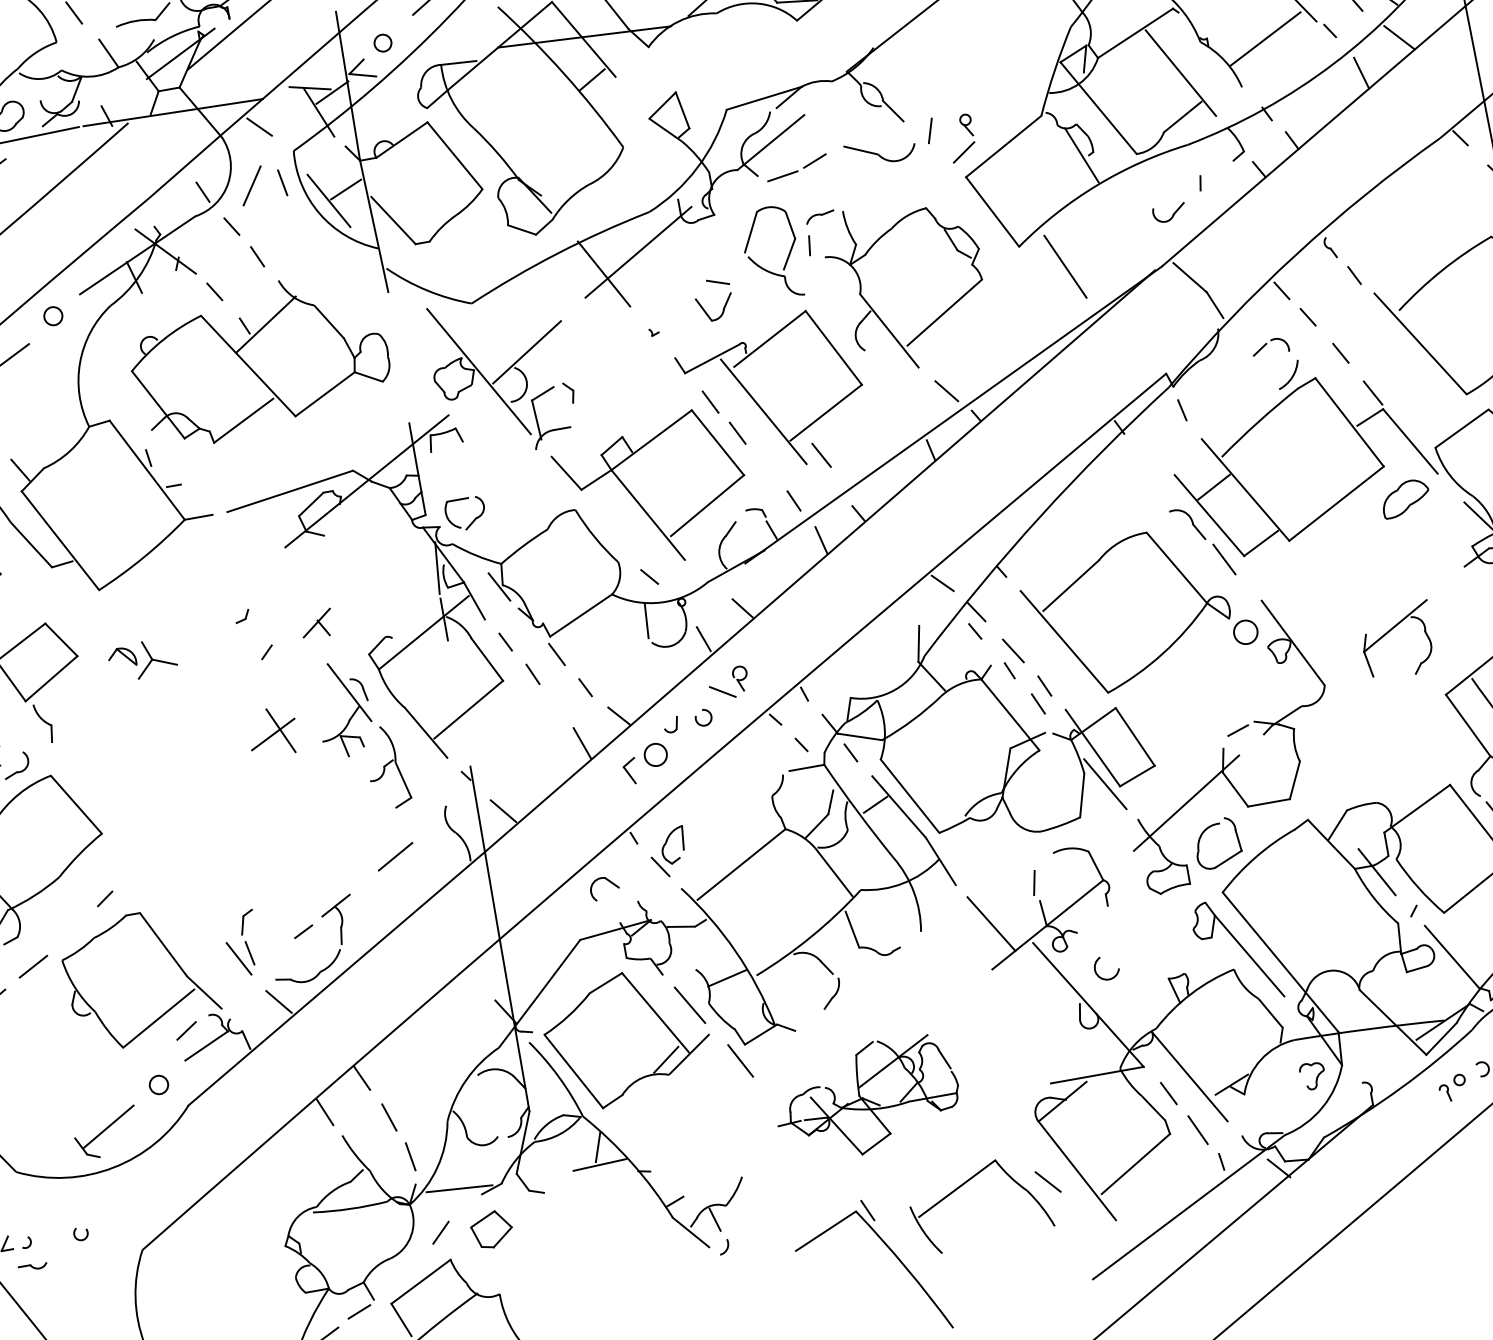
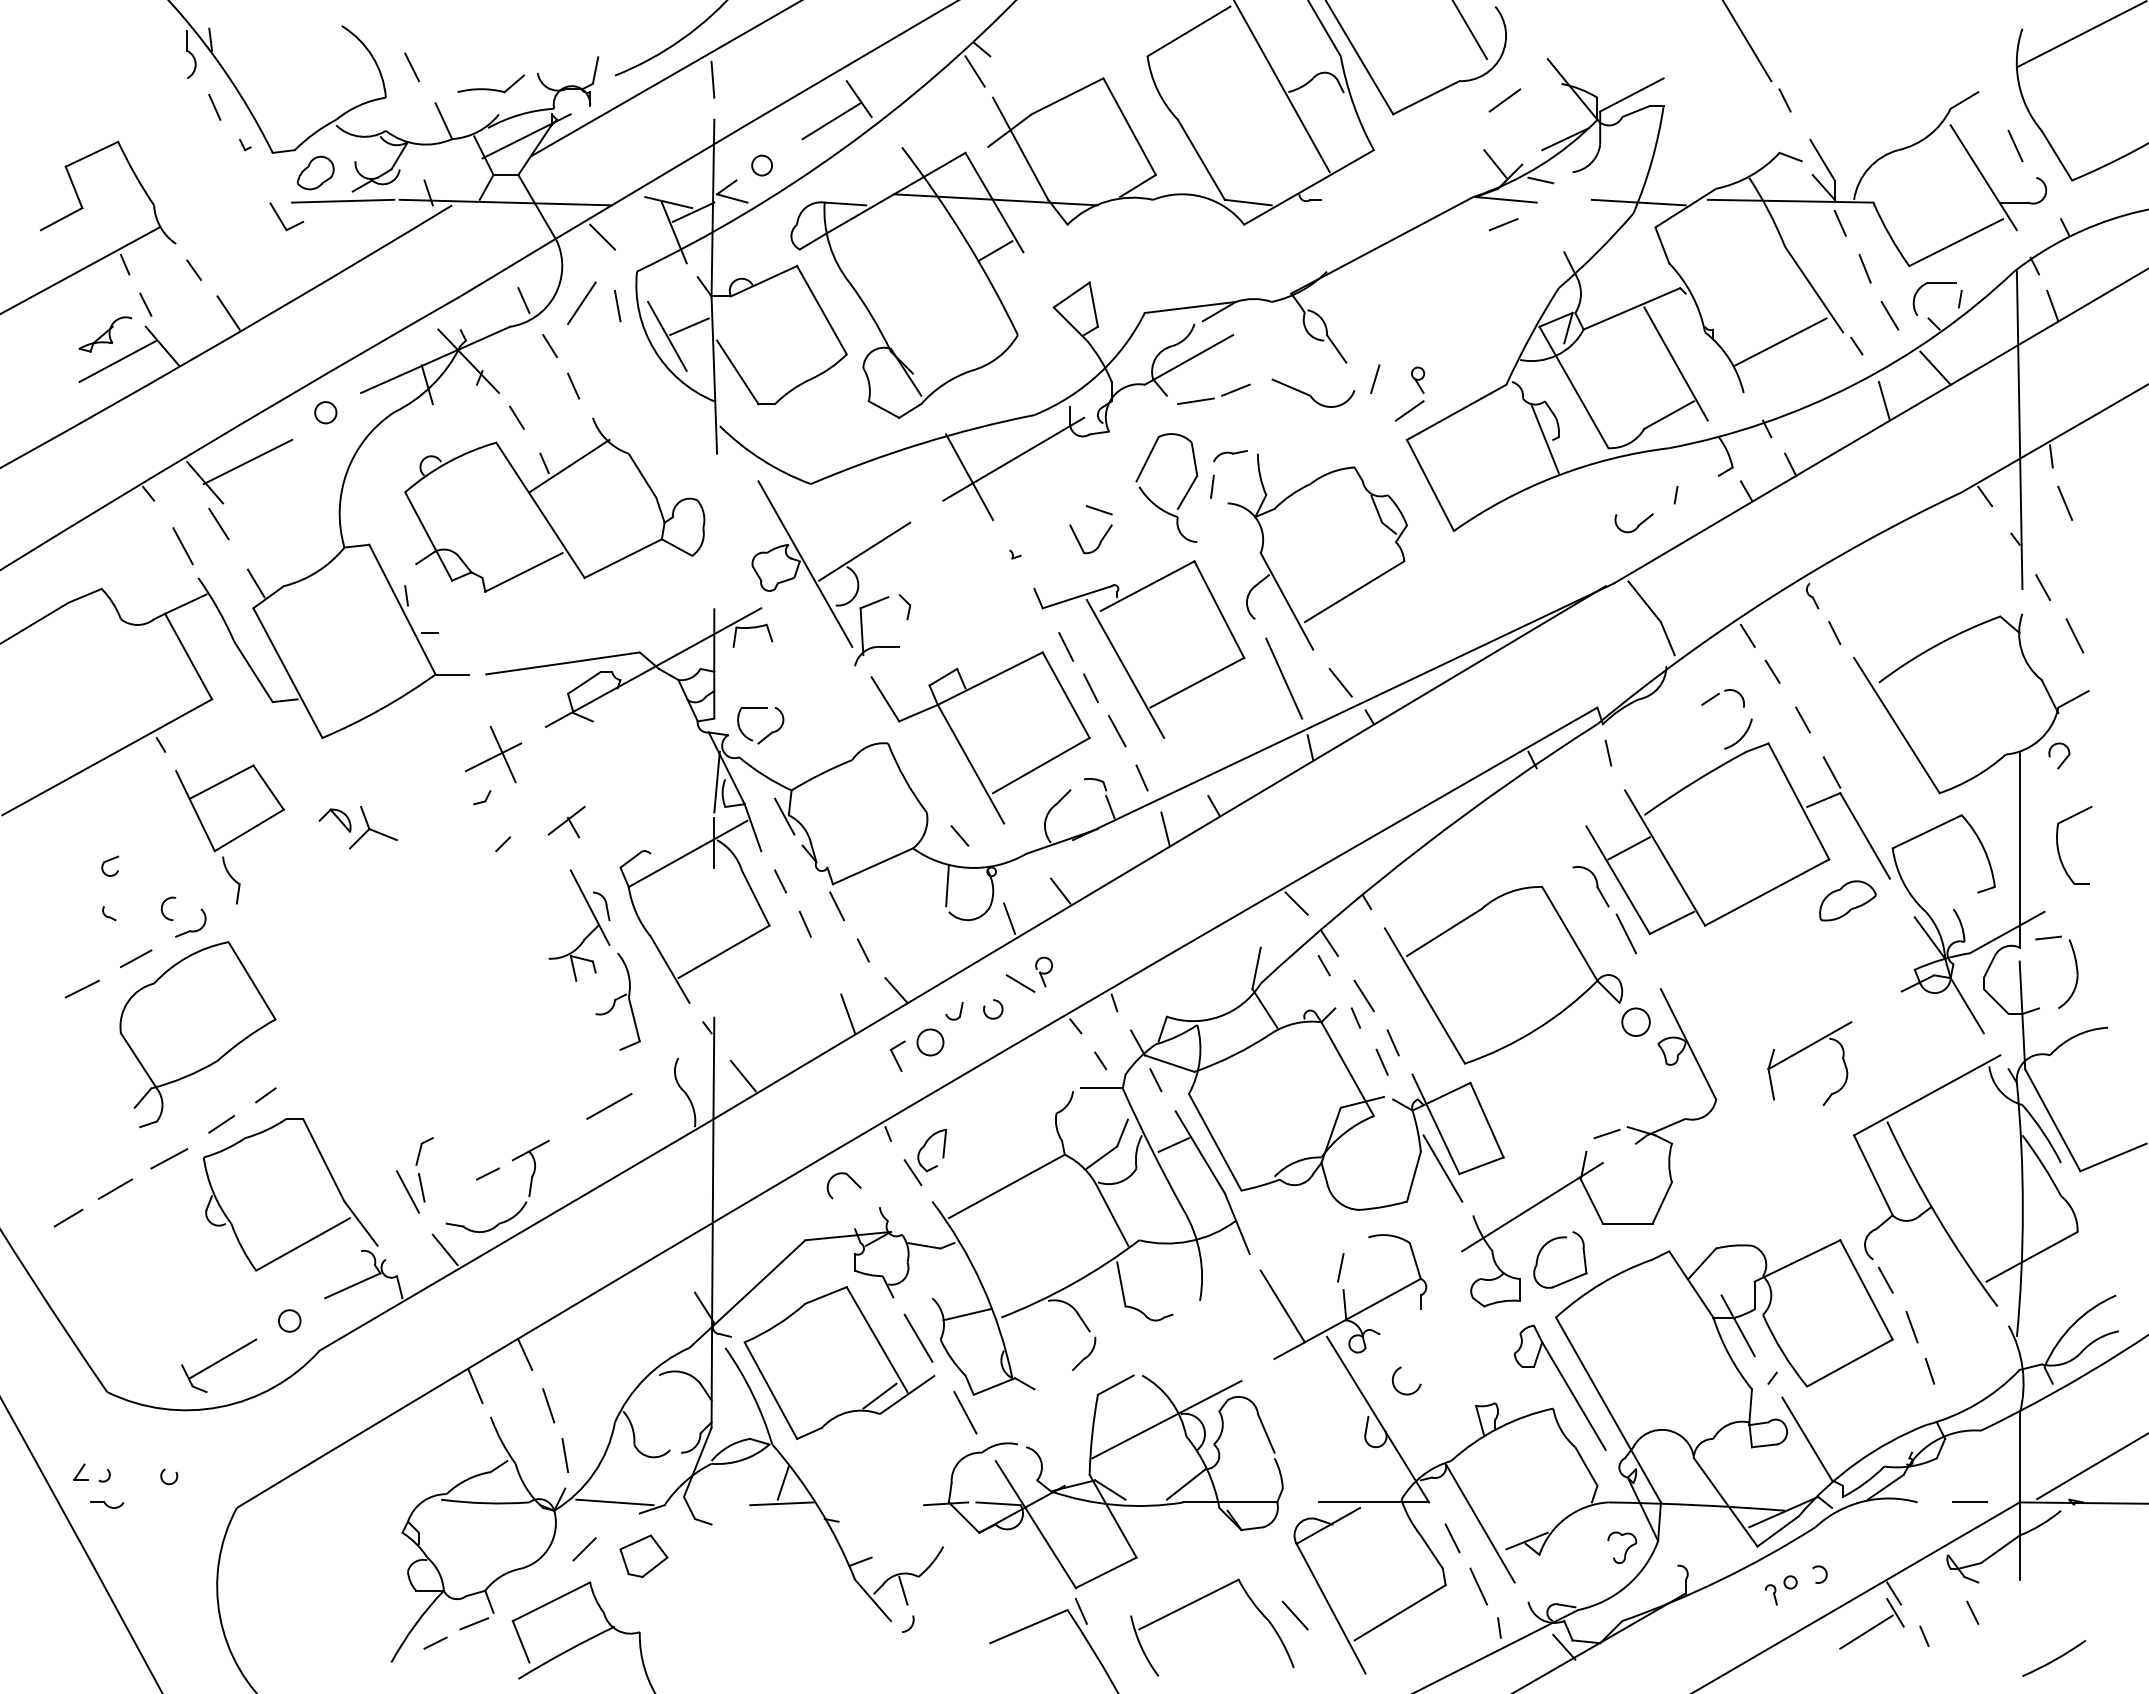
line: (1065, 266) -> (1284, 678), moved
line: (820, 455) -> (1116, 730), moved
part: (272, 732) -> (493, 754), moved
line: (186, 1031) -> (221, 1124), moved
part: (866, 1098) -> (1103, 1481), size x1.67

